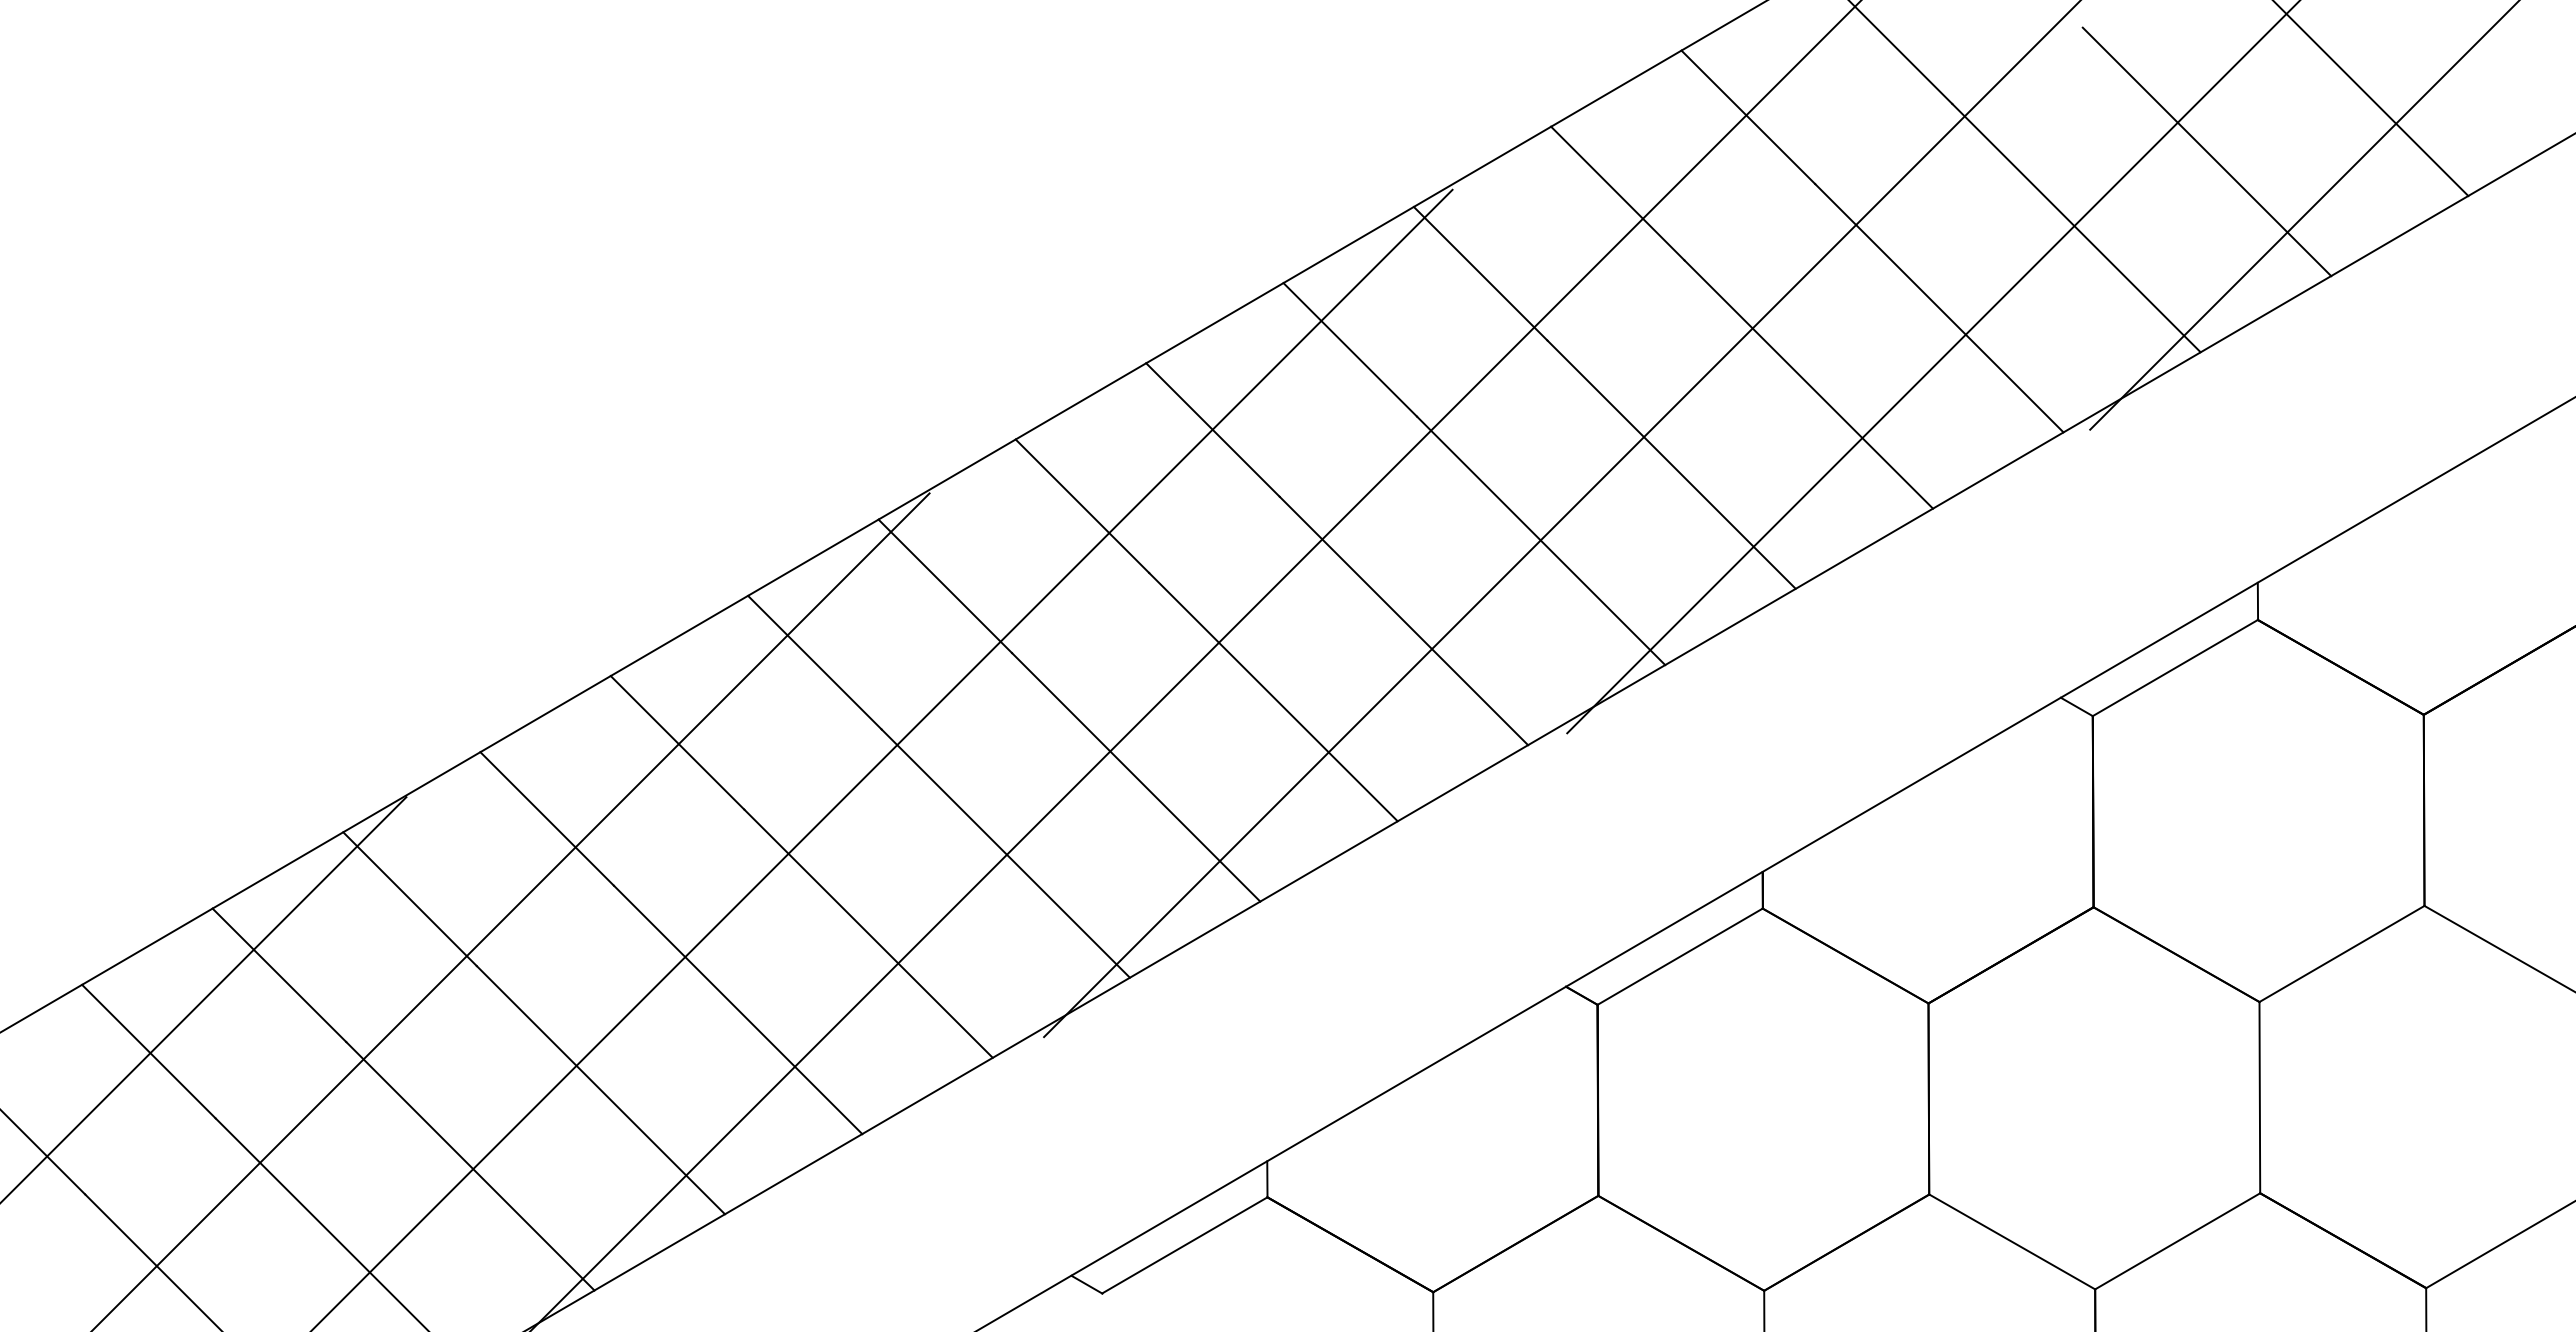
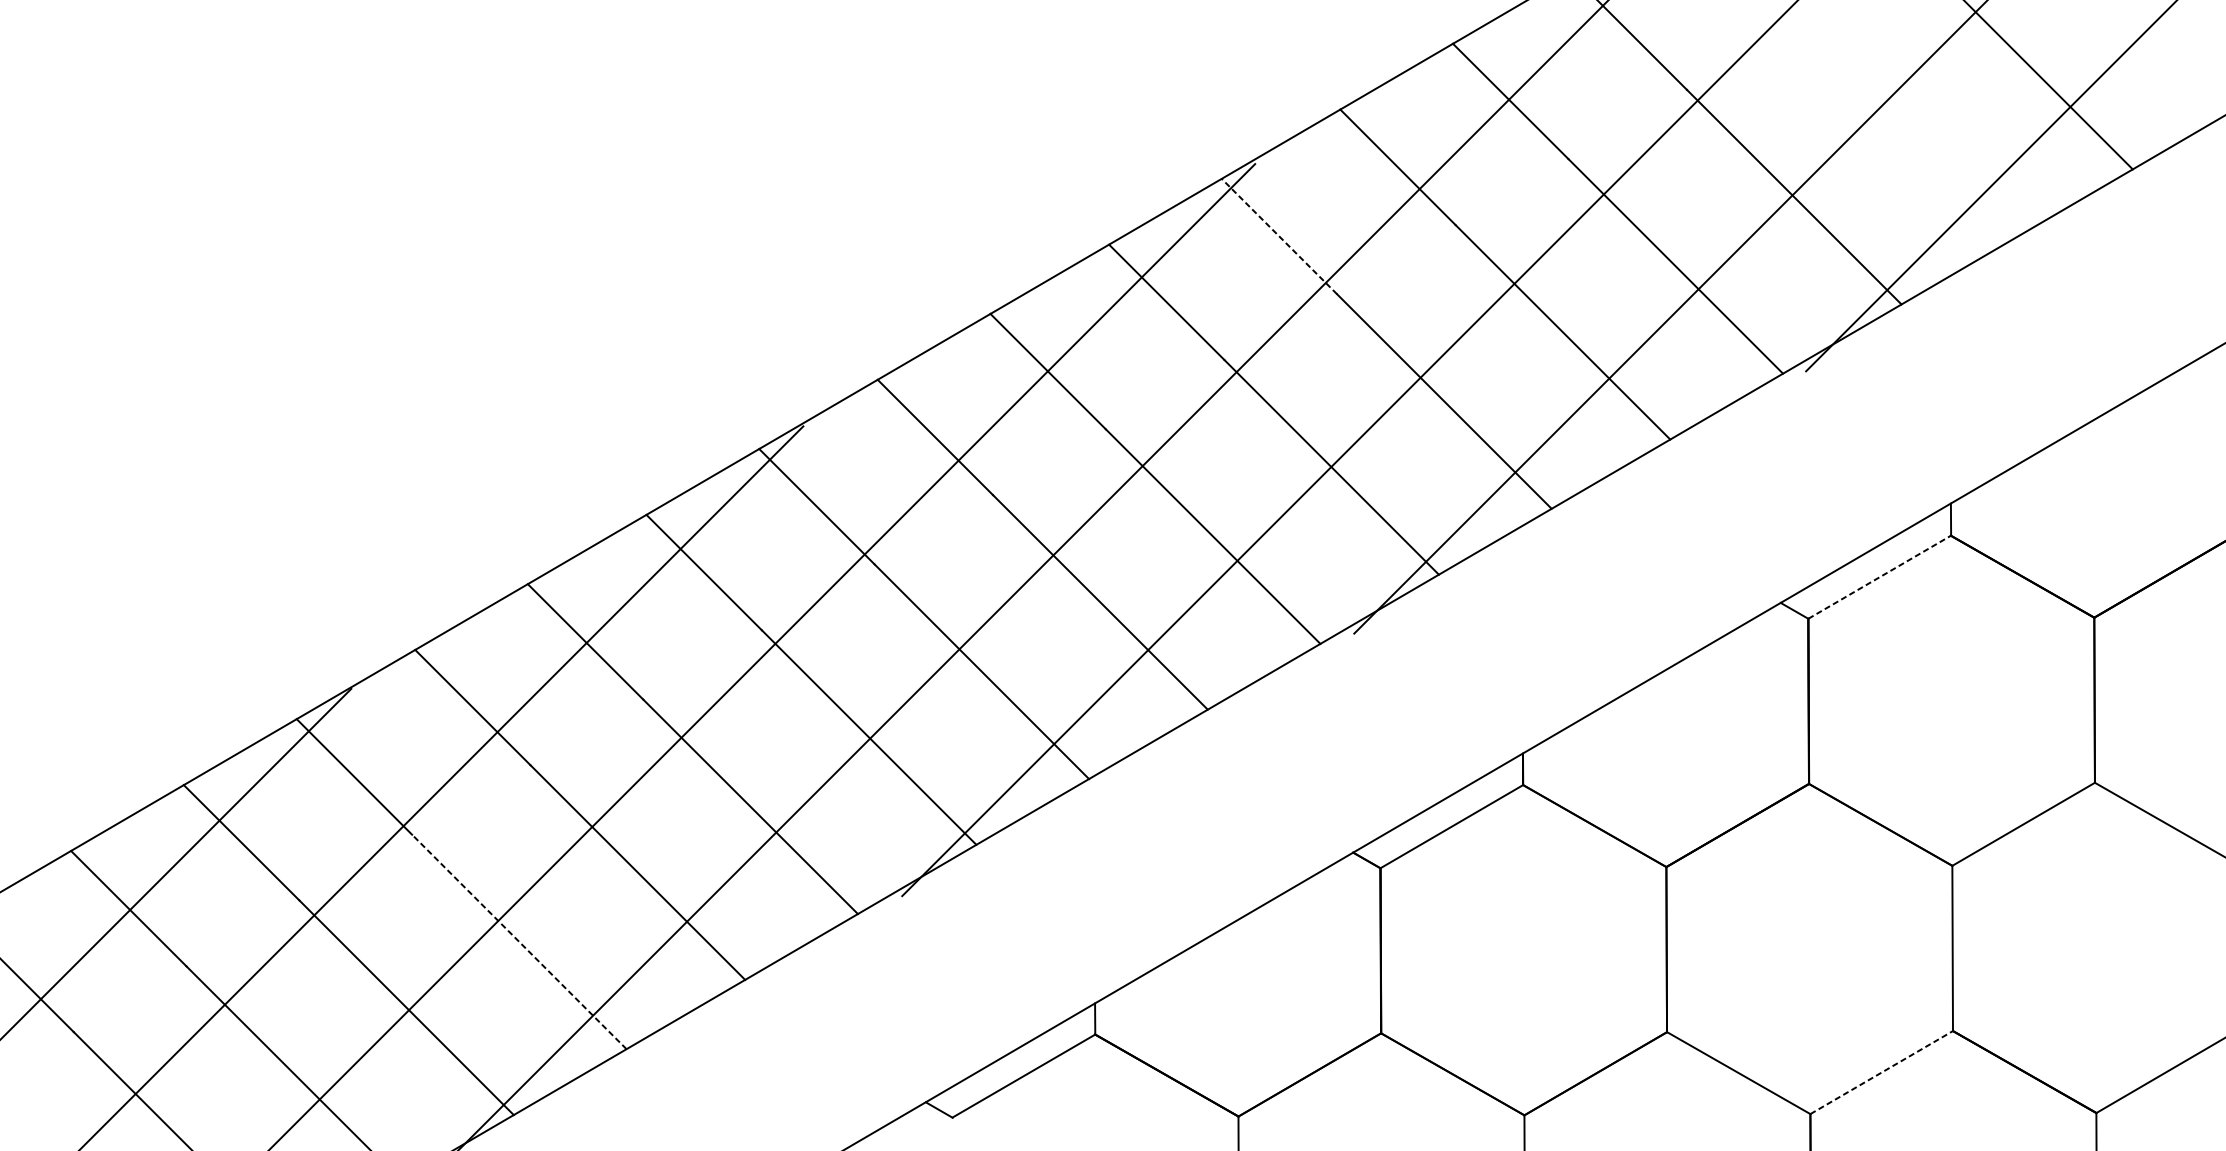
line: (2206, 151) -> (1906, 130), removed
line: (1480, 273) -> (1279, 236), solid -> dashed
line: (2175, 667) -> (1879, 576), solid -> dashed
line: (600, 1090) -> (519, 942), solid -> dashed
line: (2178, 1241) -> (1882, 1072), solid -> dashed

